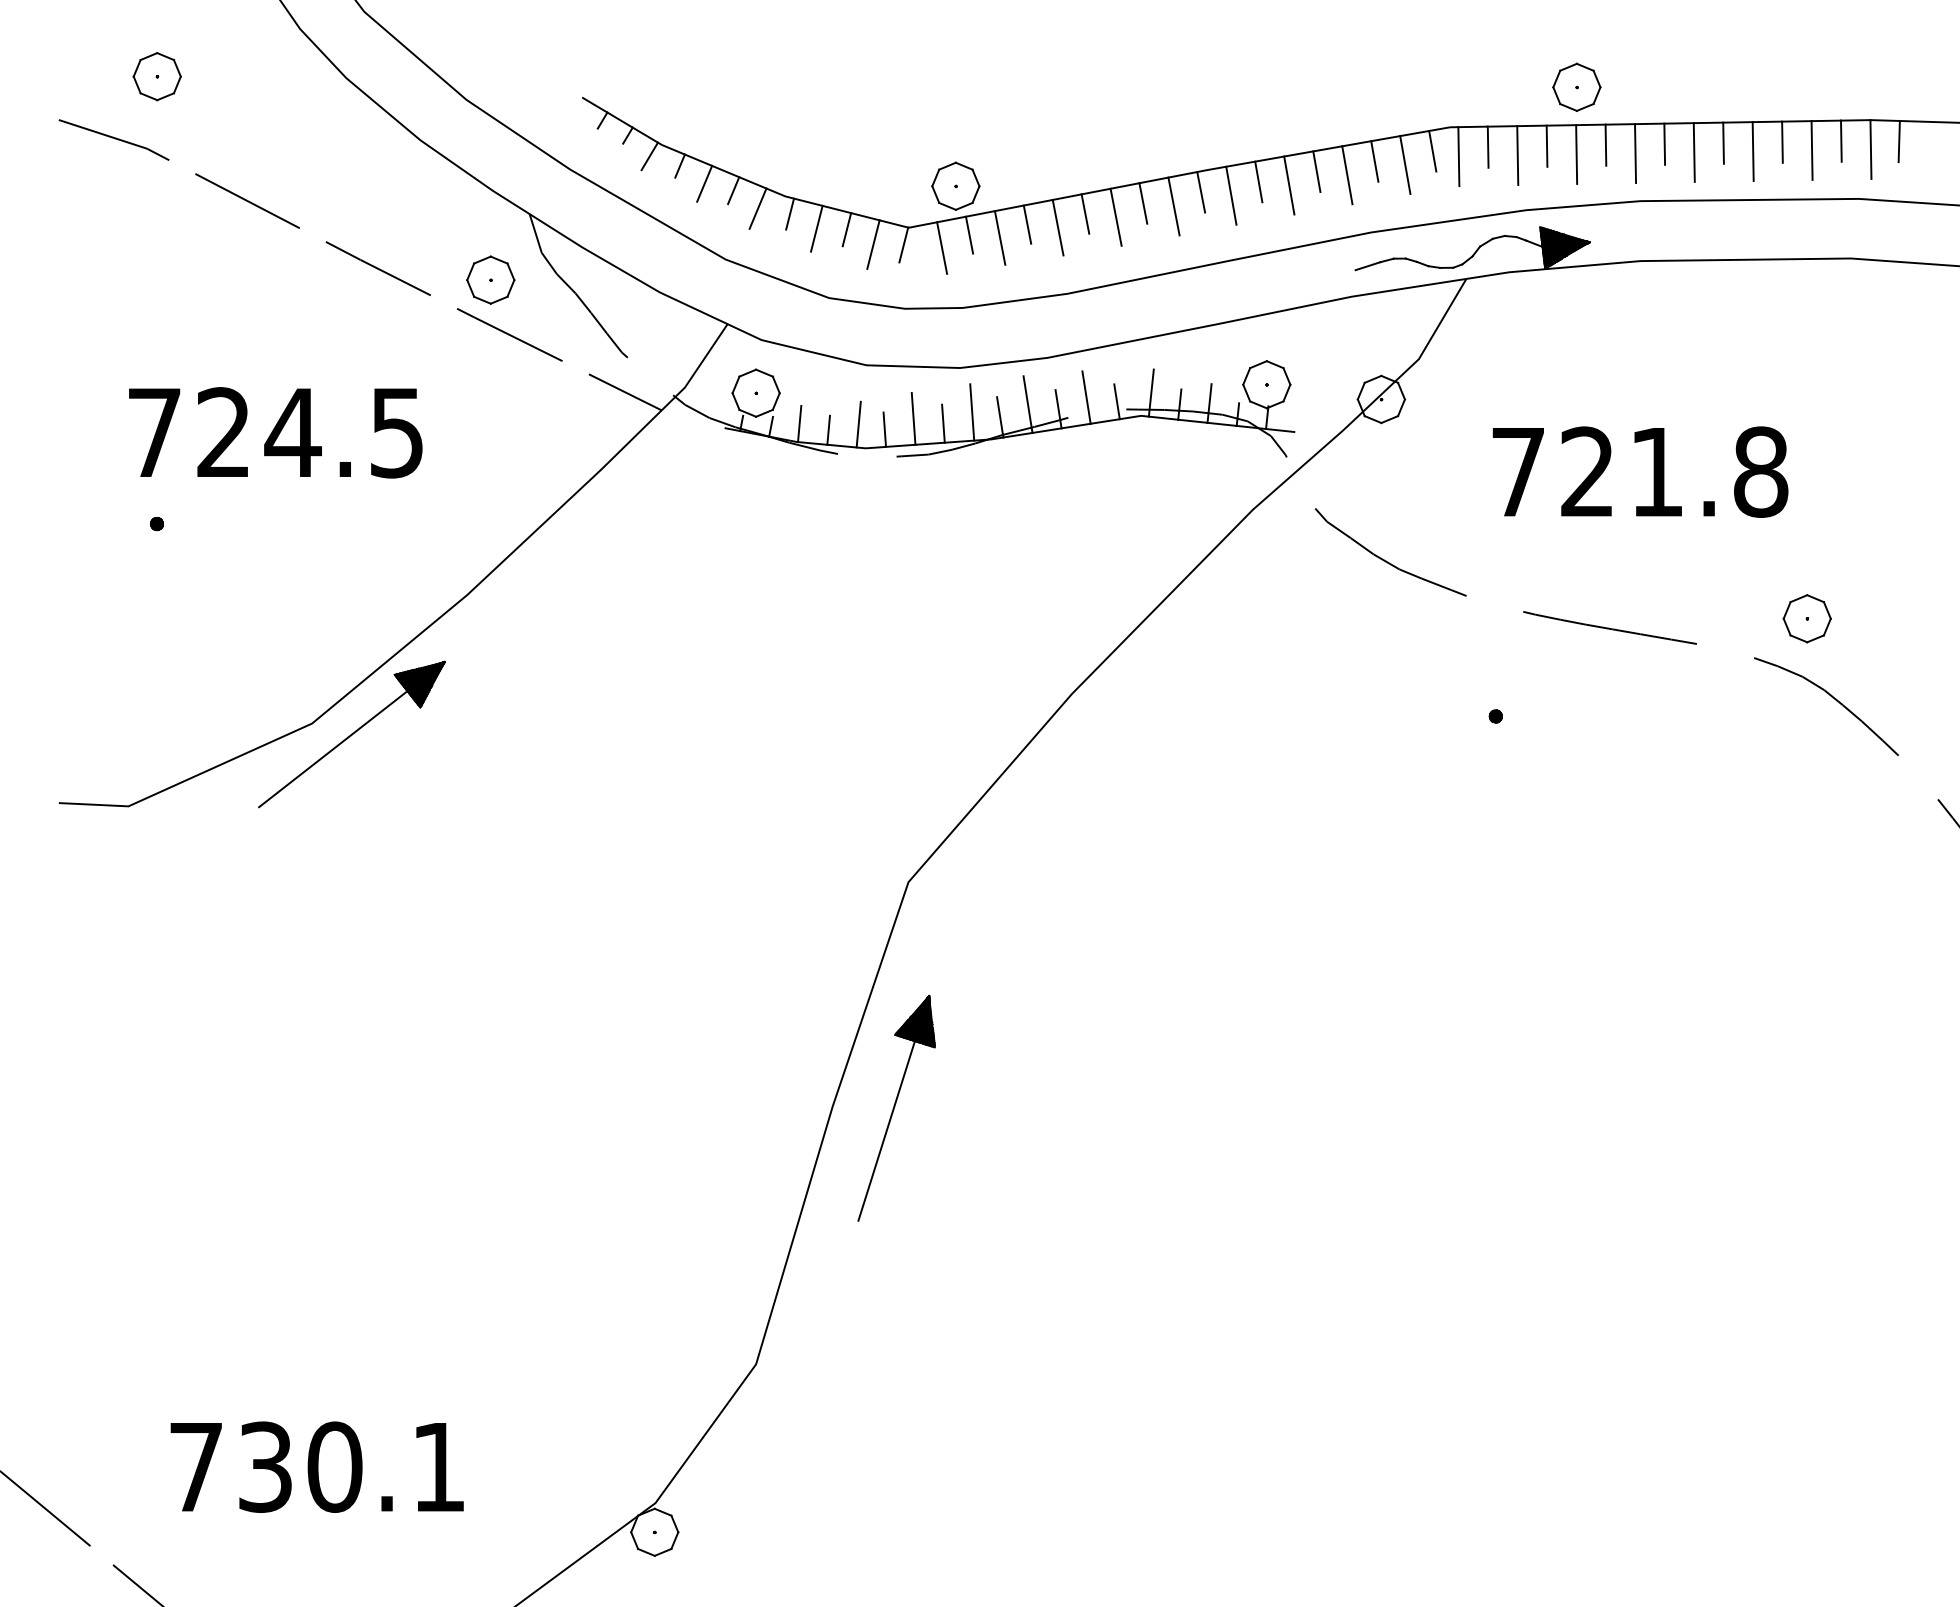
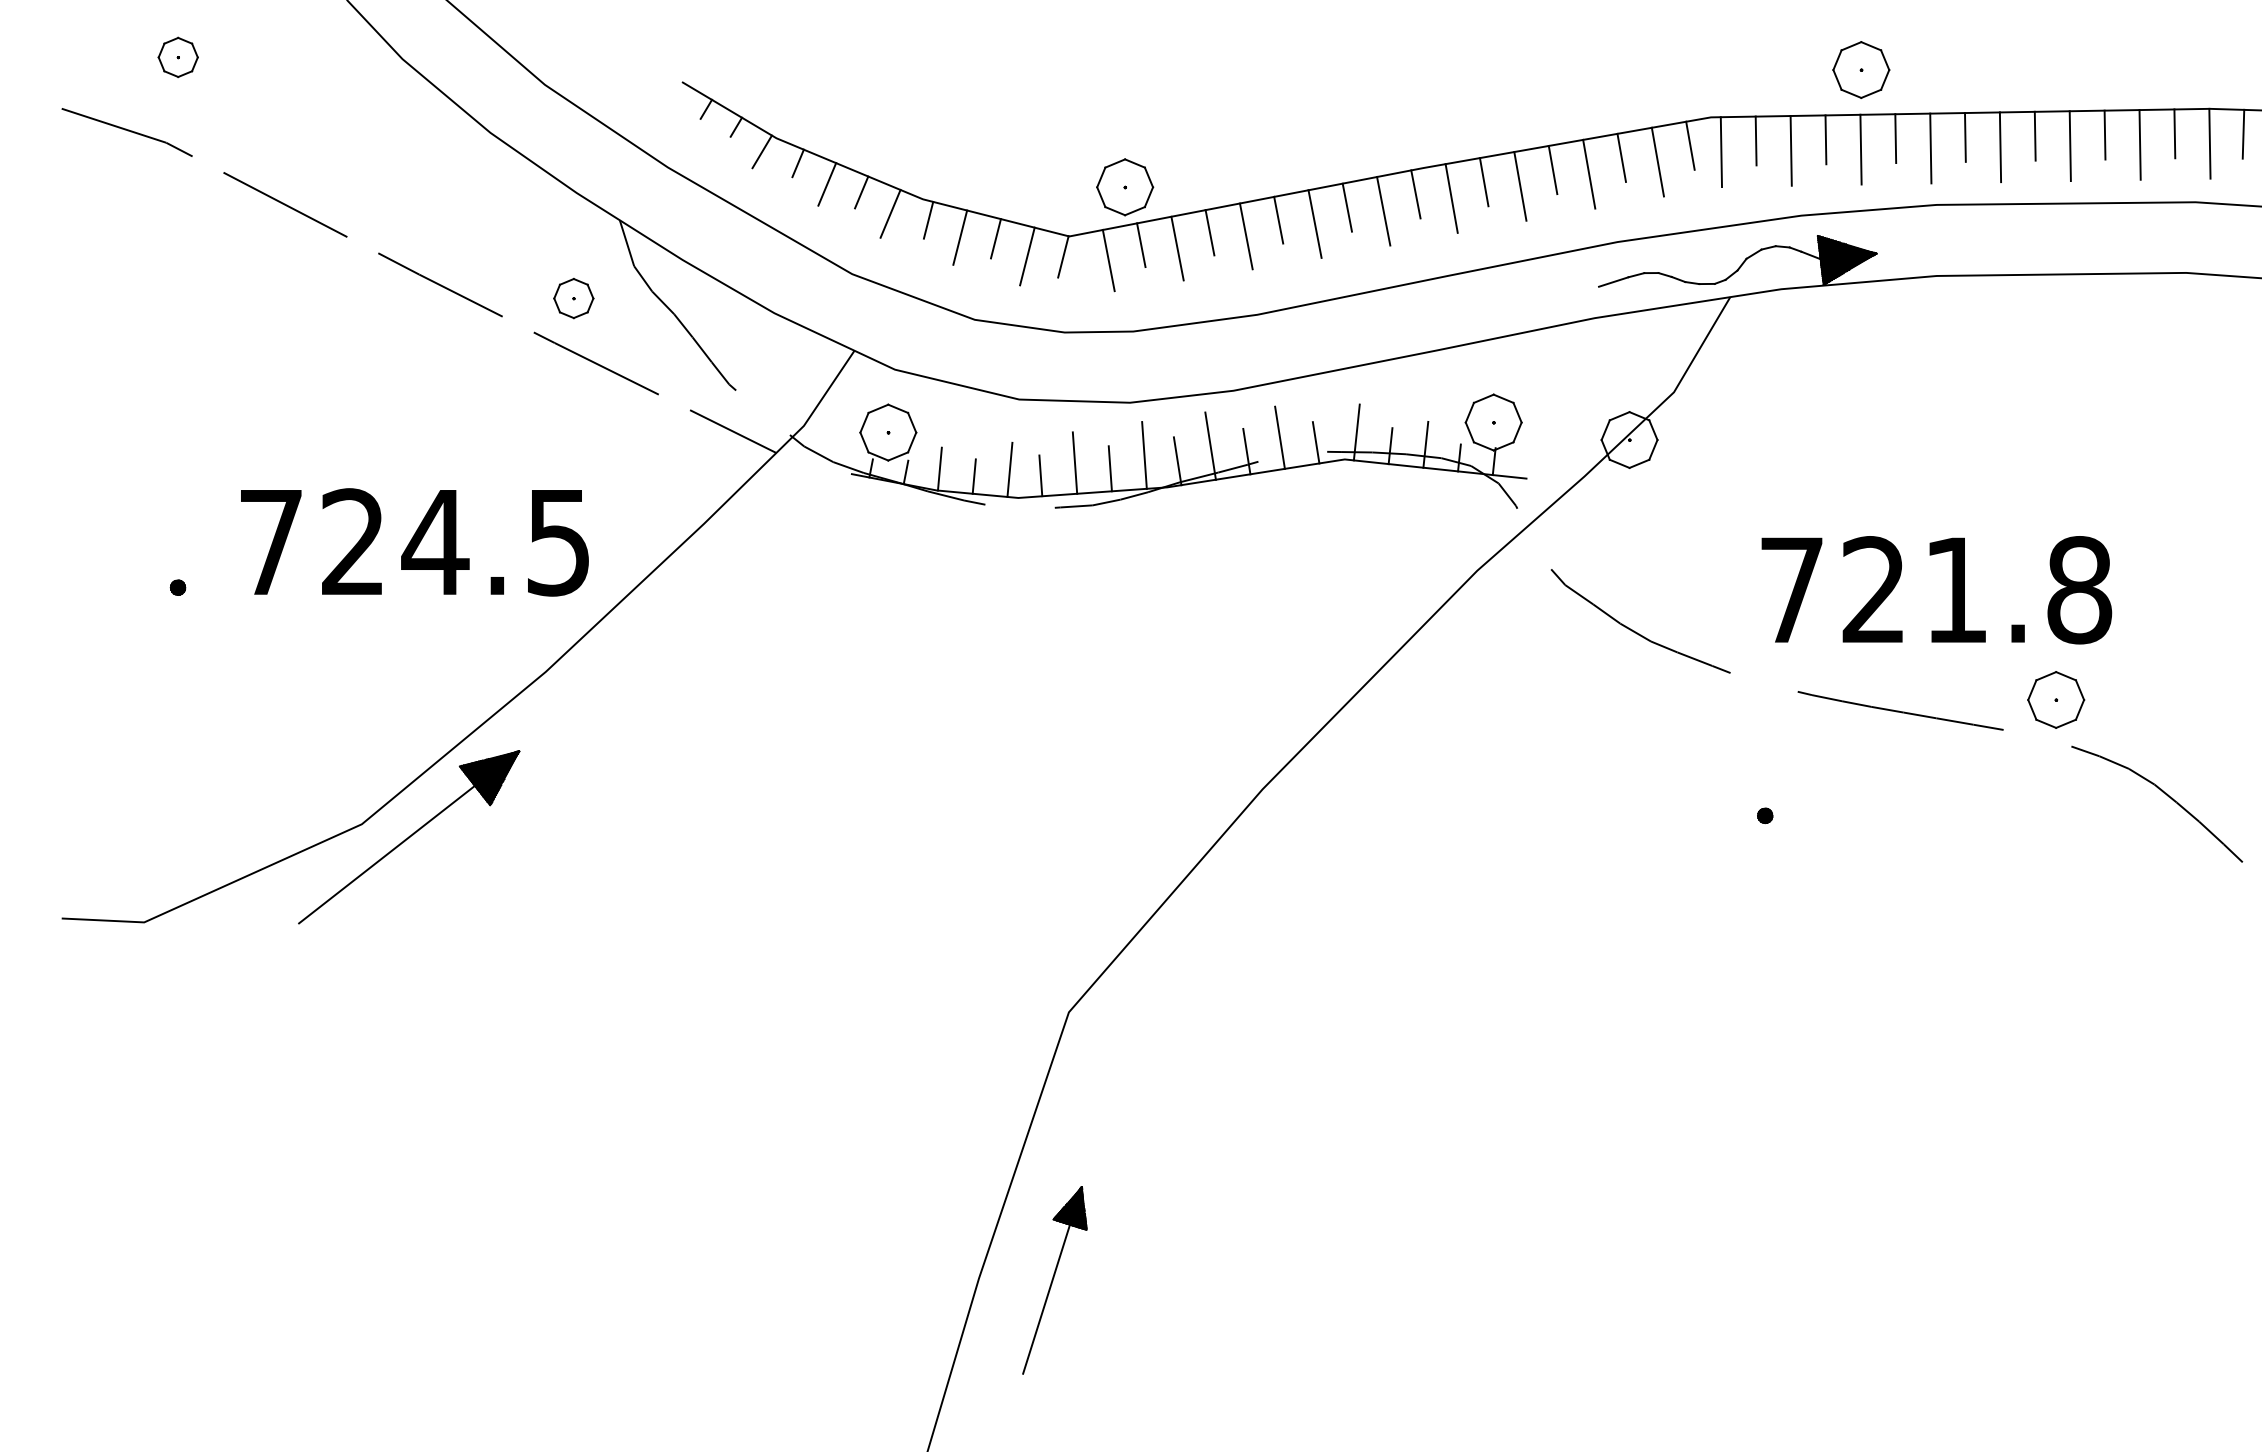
part: (156, 76) -> (177, 57), size x0.7
part: (490, 279) -> (573, 297), size x0.7
text: (275, 432) -> (414, 542), moved
text: (1640, 471) -> (1936, 589), moved
part: (1806, 618) -> (2055, 699), moved
part: (896, 1108) -> (1054, 1280), size x0.7

